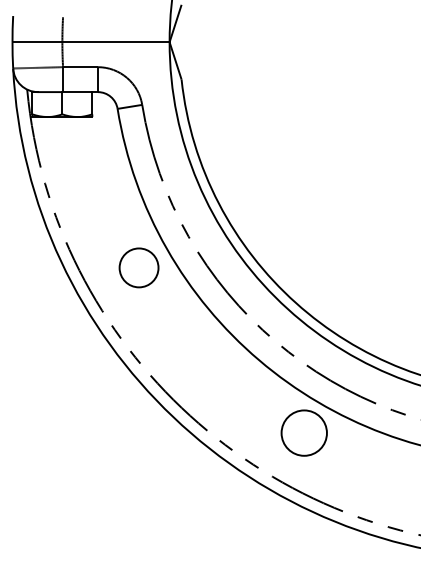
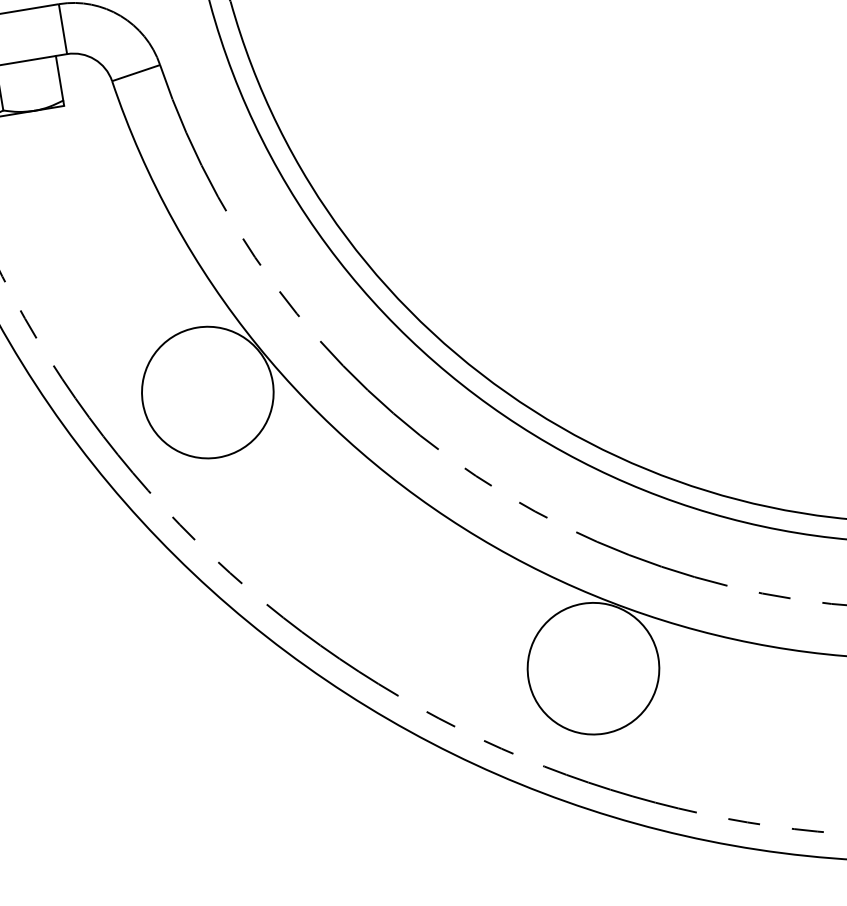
circle: (138, 267) -> (206, 391), size x1.67
circle: (303, 432) -> (591, 667), size x1.43

